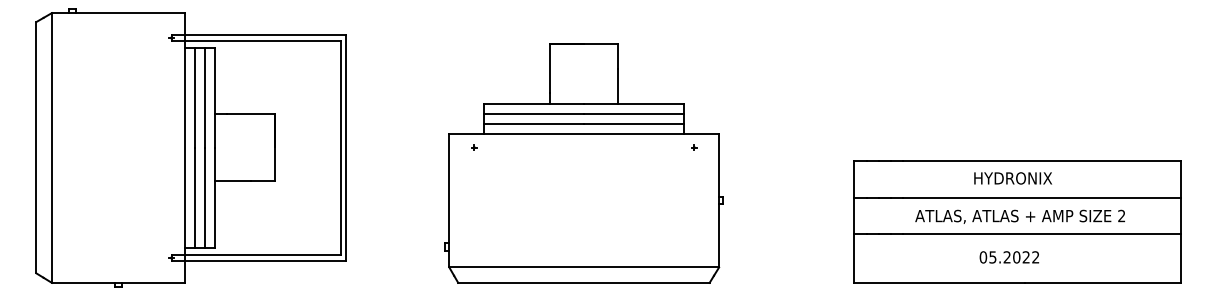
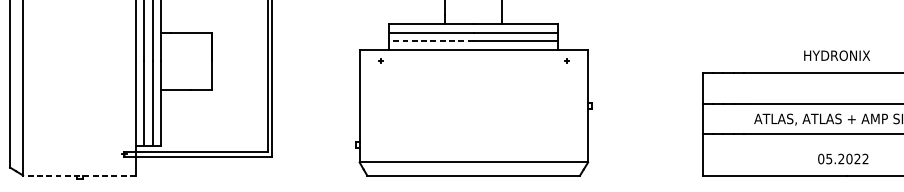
line: (534, 124) -> (431, 41), solid -> dashed
text: (1013, 178) -> (837, 55), moved
text: (1009, 257) -> (843, 159), moved
line: (118, 282) -> (79, 175), solid -> dashed

